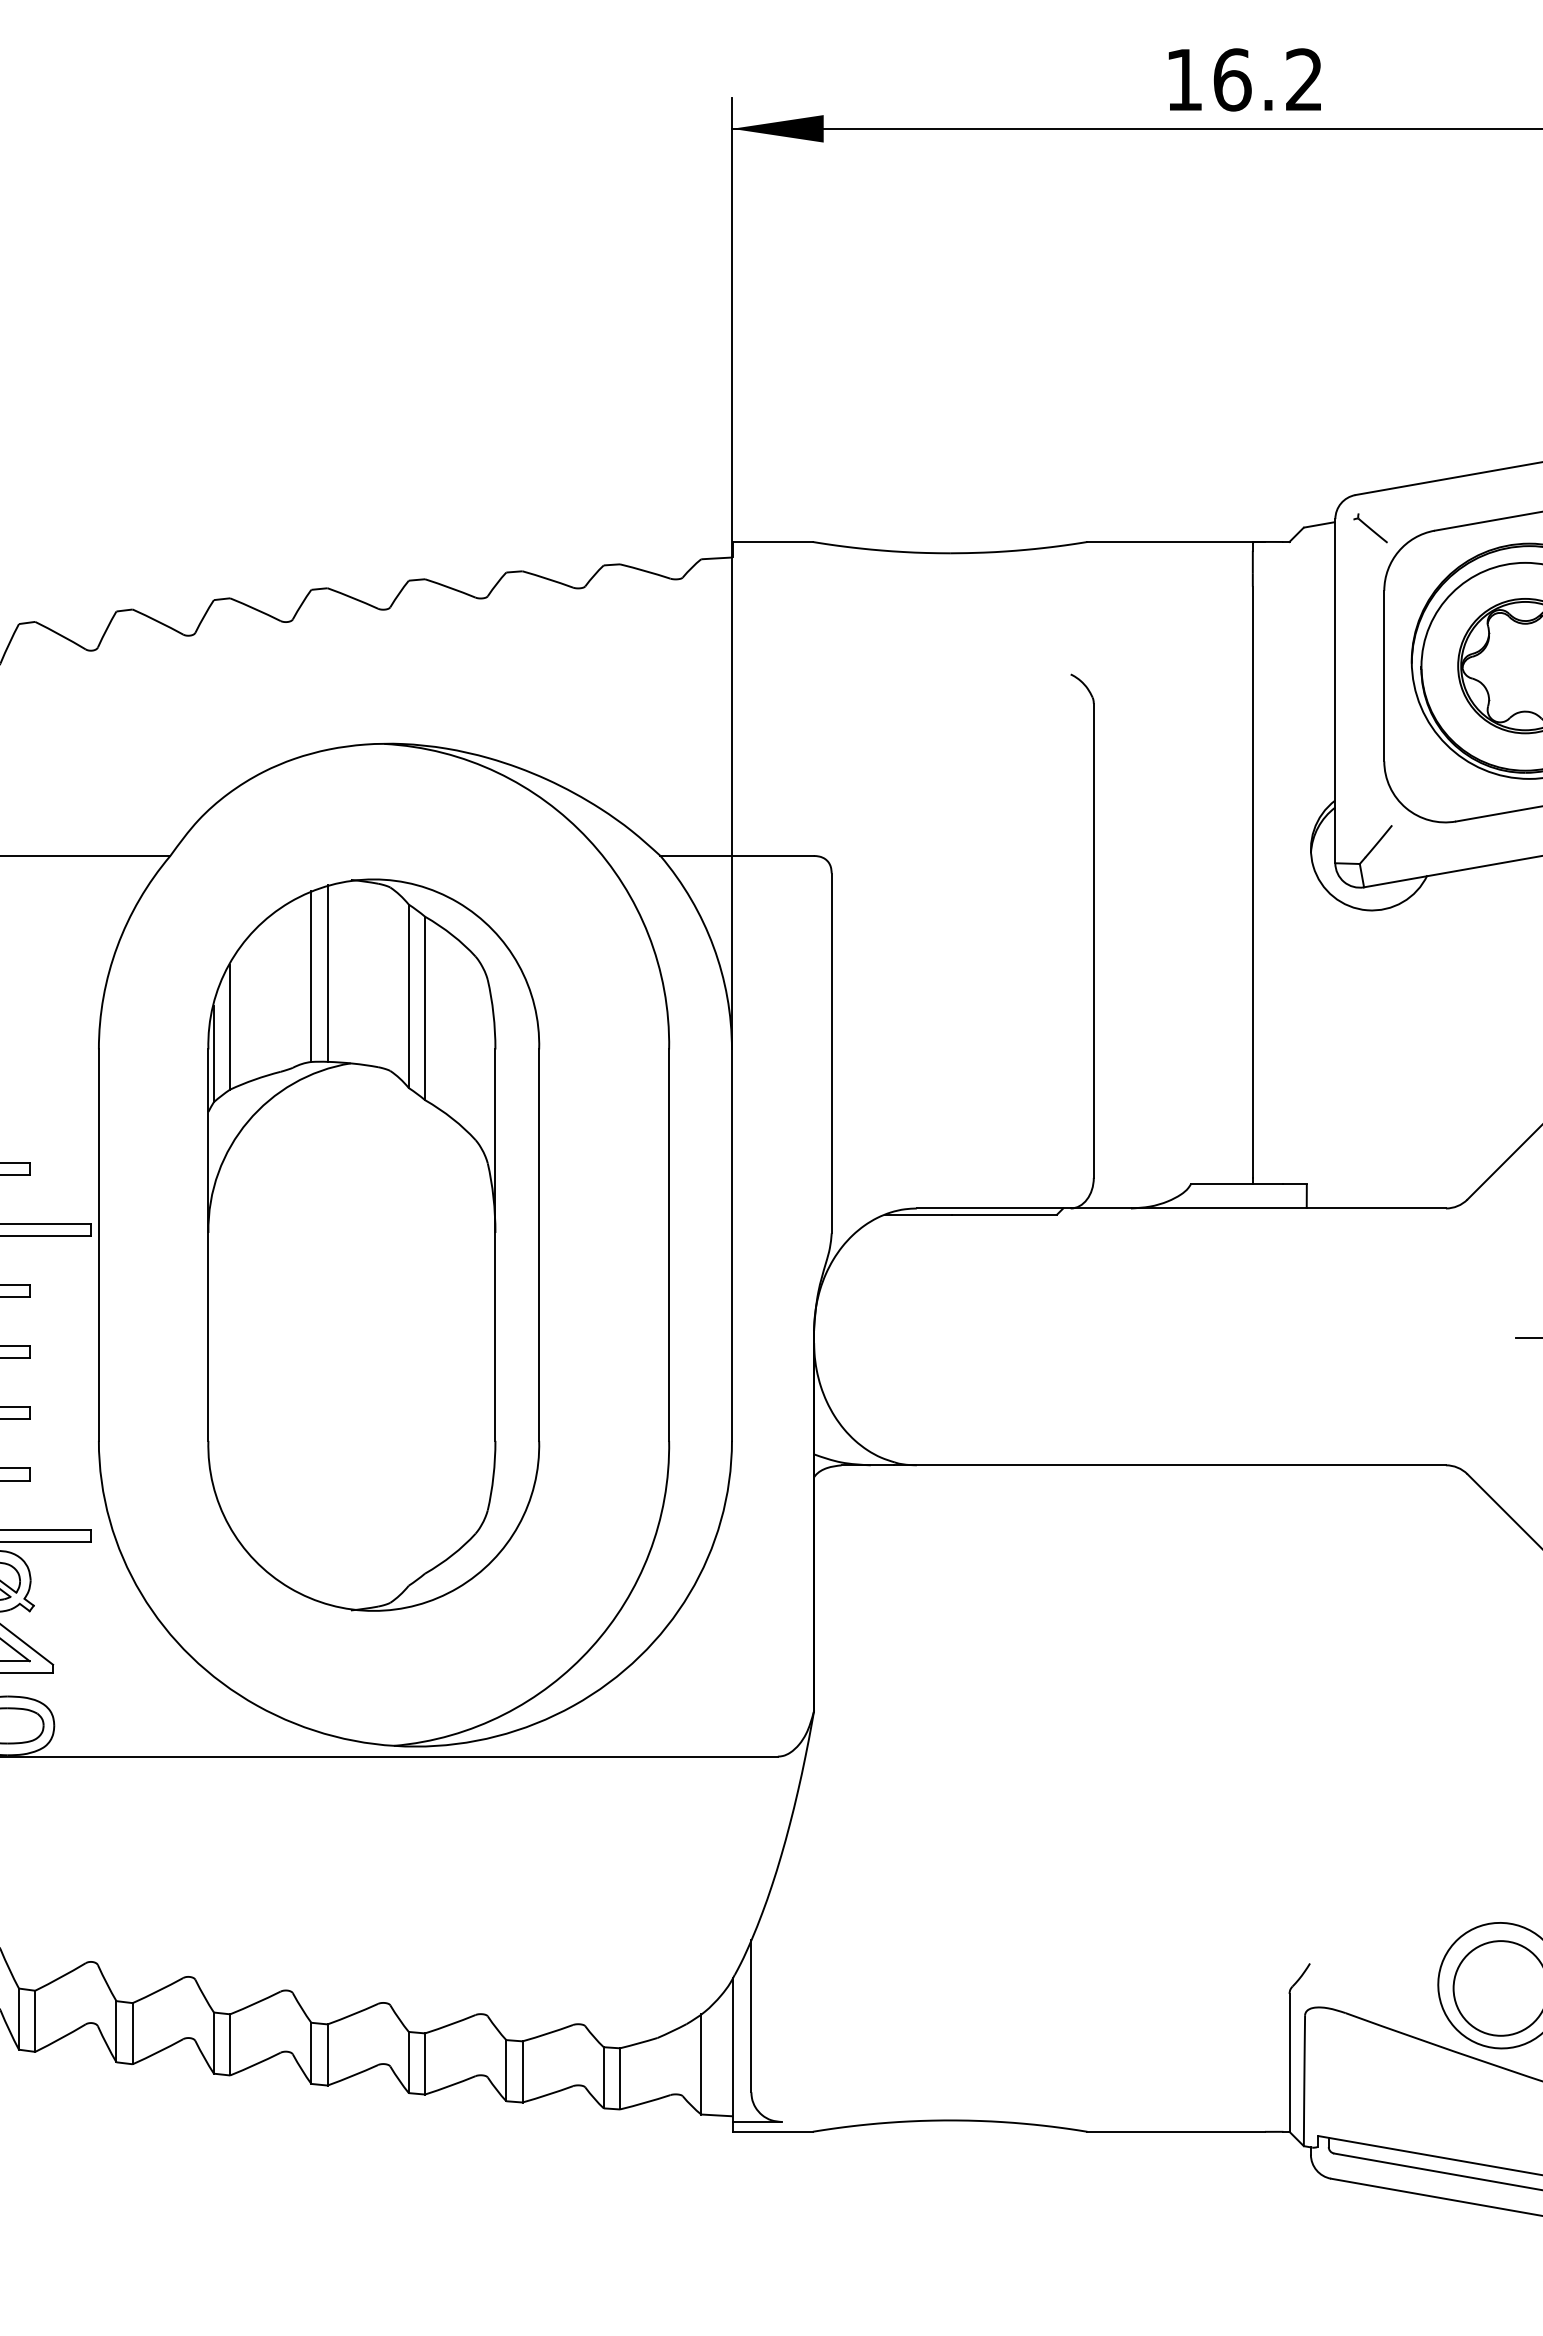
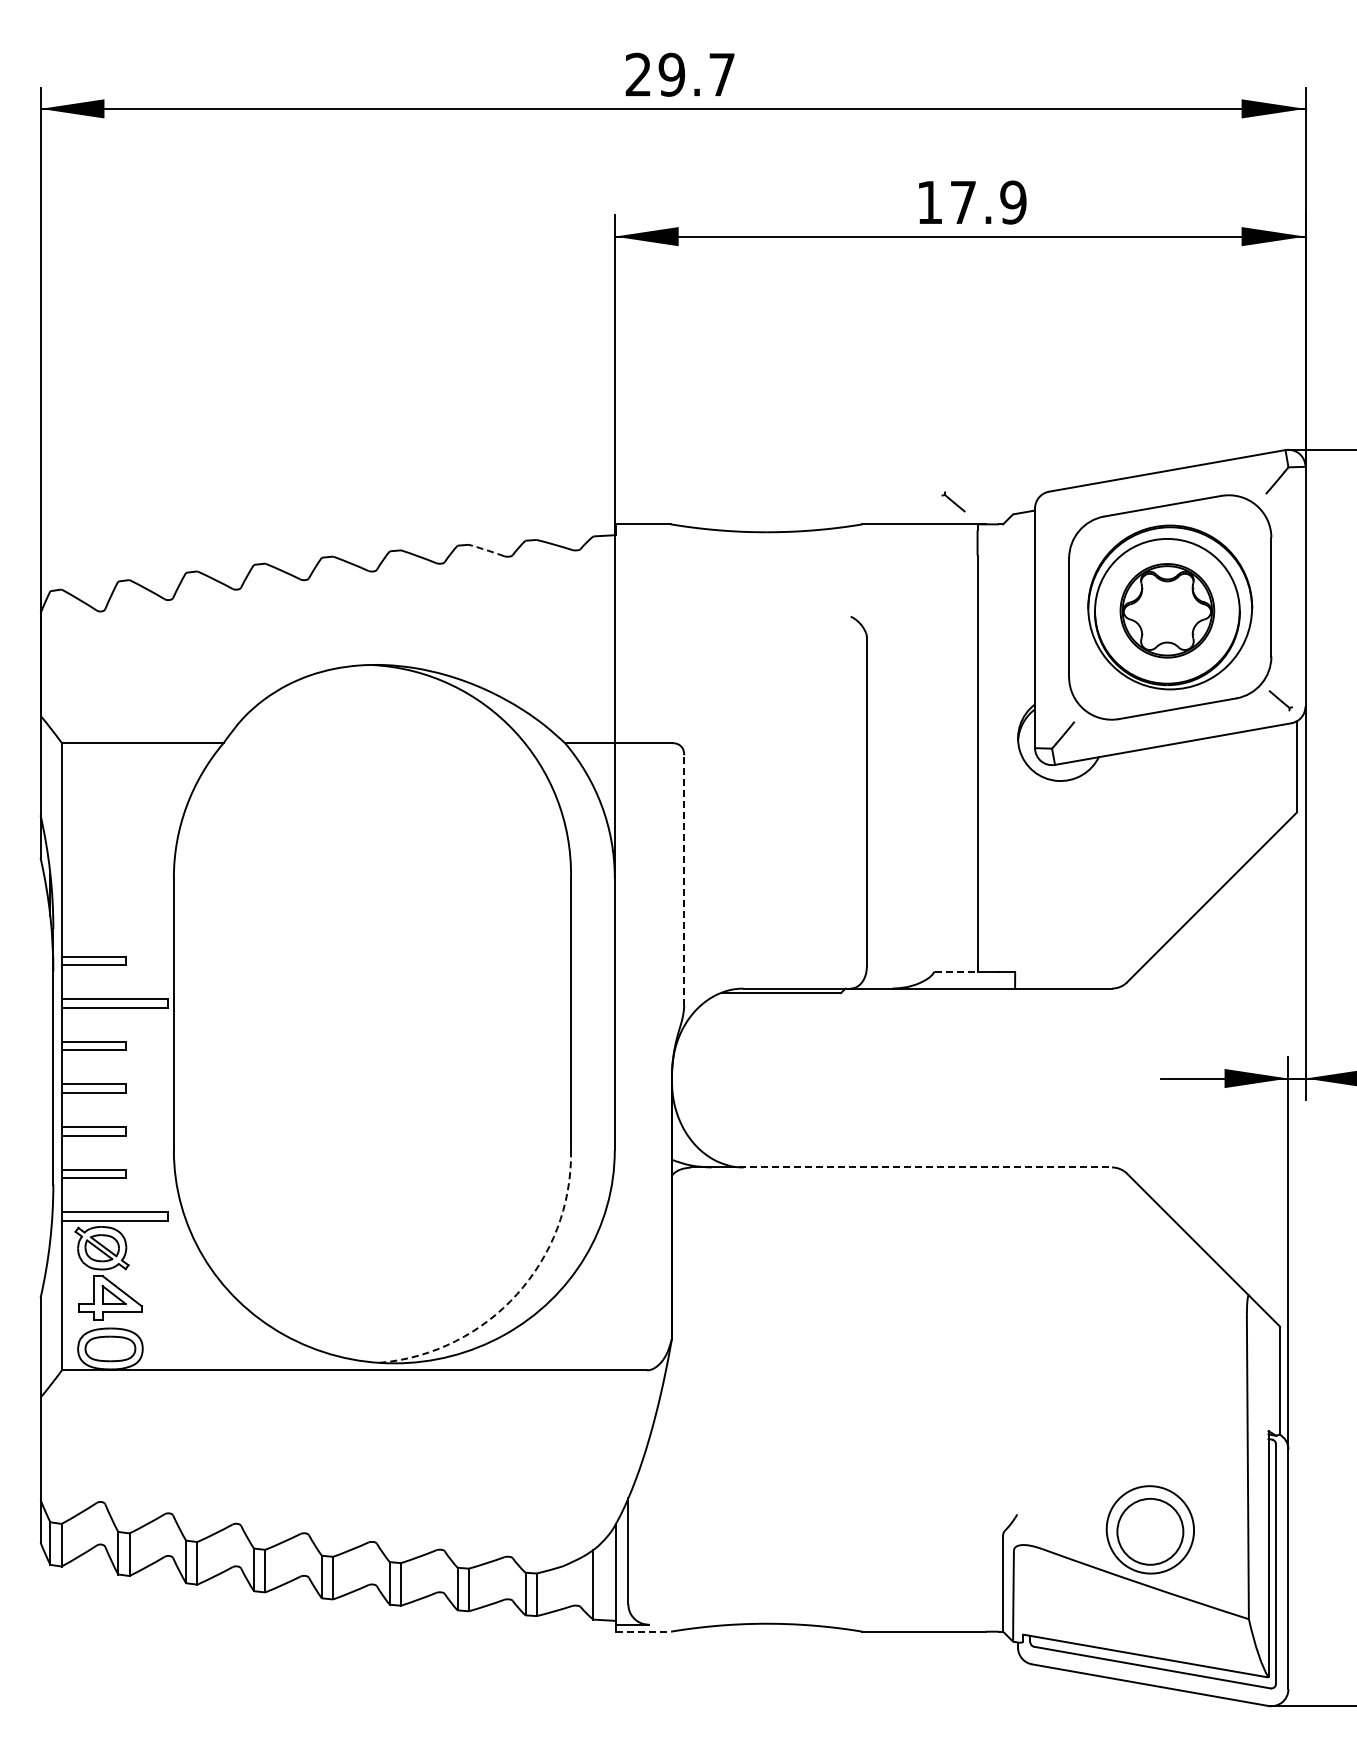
text: (1268, 79) -> (988, 202), 16.2 -> 17.9
part: (1370, 527) -> (953, 501), moved
arc: (547, 579) -> (486, 550), solid -> dashed
line: (832, 1053) -> (684, 880), solid -> dashed
line: (1222, 1183) -> (956, 971), solid -> dashed
part: (374, 1244) -> (365, 1013), removed
line: (1170, 1465) -> (920, 1167), solid -> dashed
arc: (592, 1647) -> (517, 1294), solid -> dashed
line: (773, 2131) -> (643, 1631), solid -> dashed

